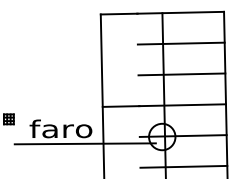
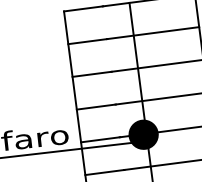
line: (119, 44) -> (87, 41), added
line: (120, 75) -> (92, 74), added
line: (121, 136) -> (100, 138), added
fill: (162, 136) -> (143, 134), added
line: (122, 167) -> (104, 171), added

